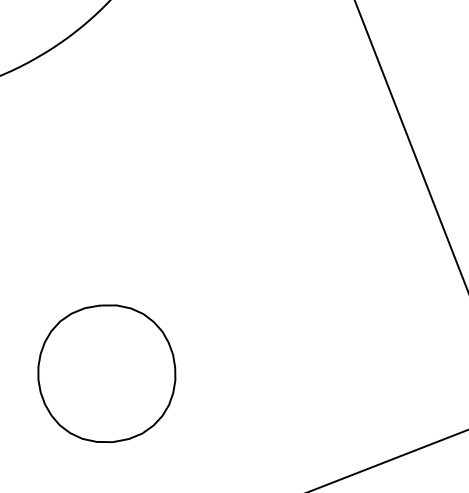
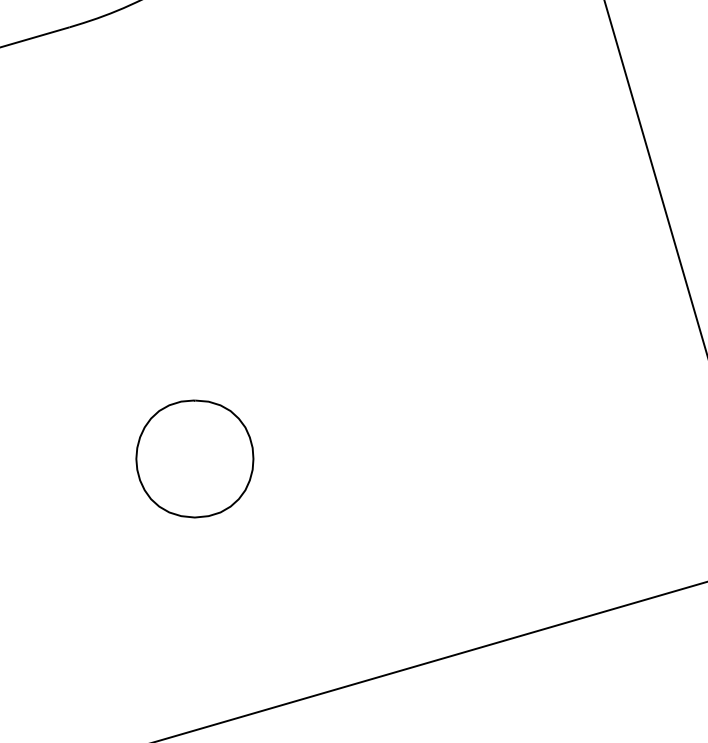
part: (106, 373) -> (194, 458), size x0.6

